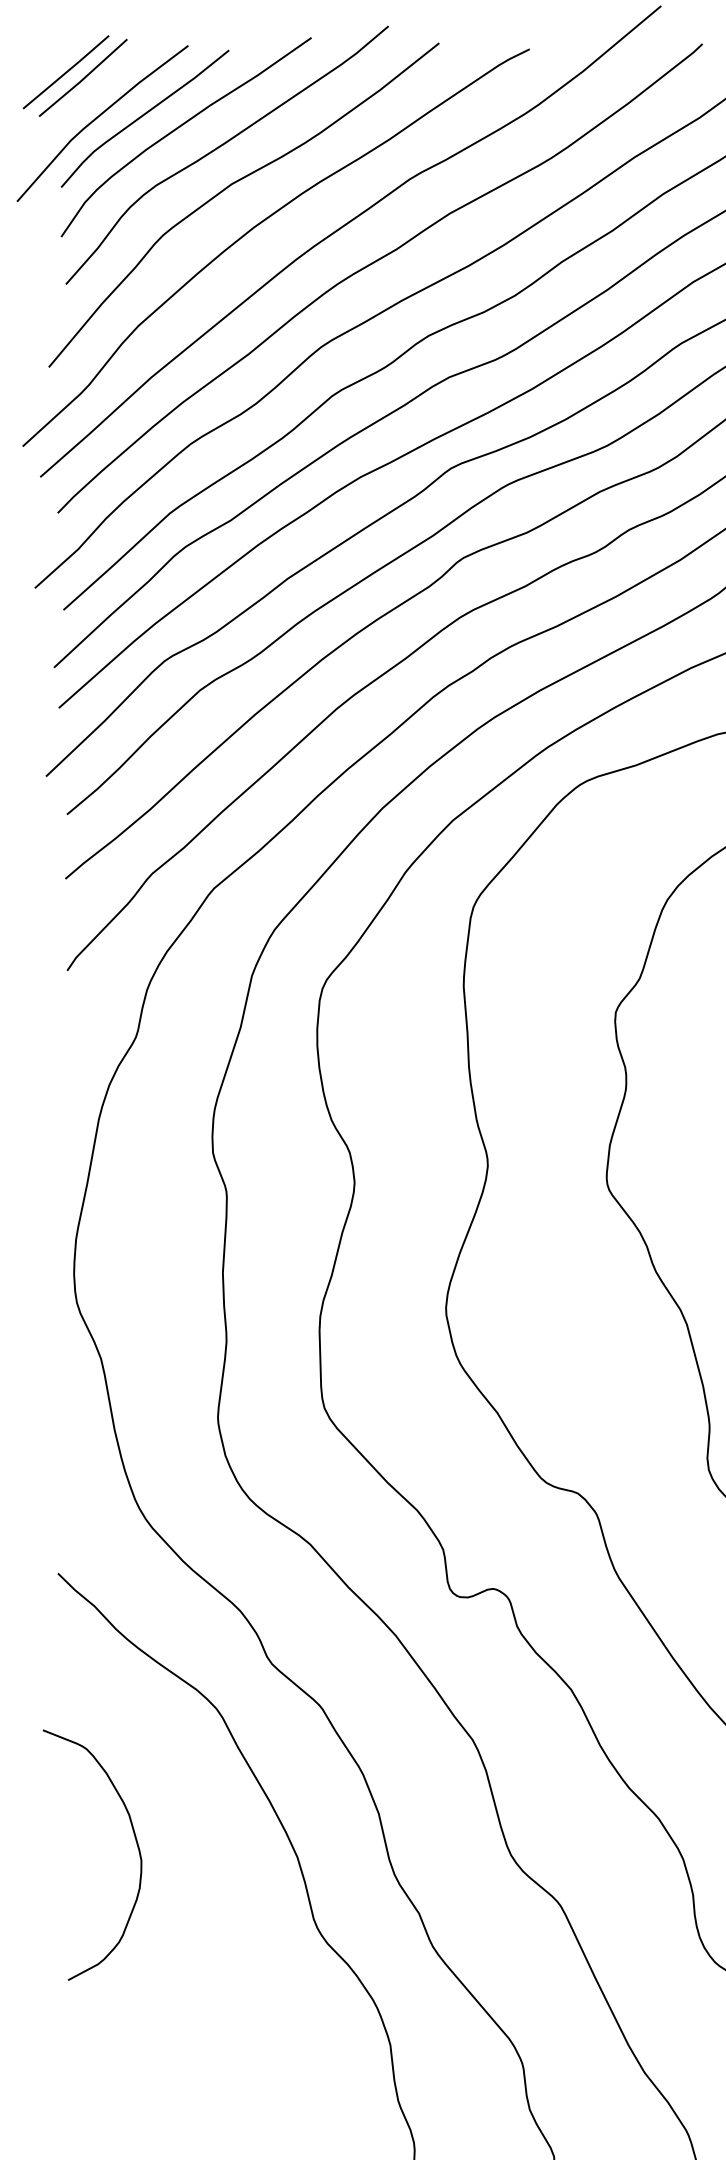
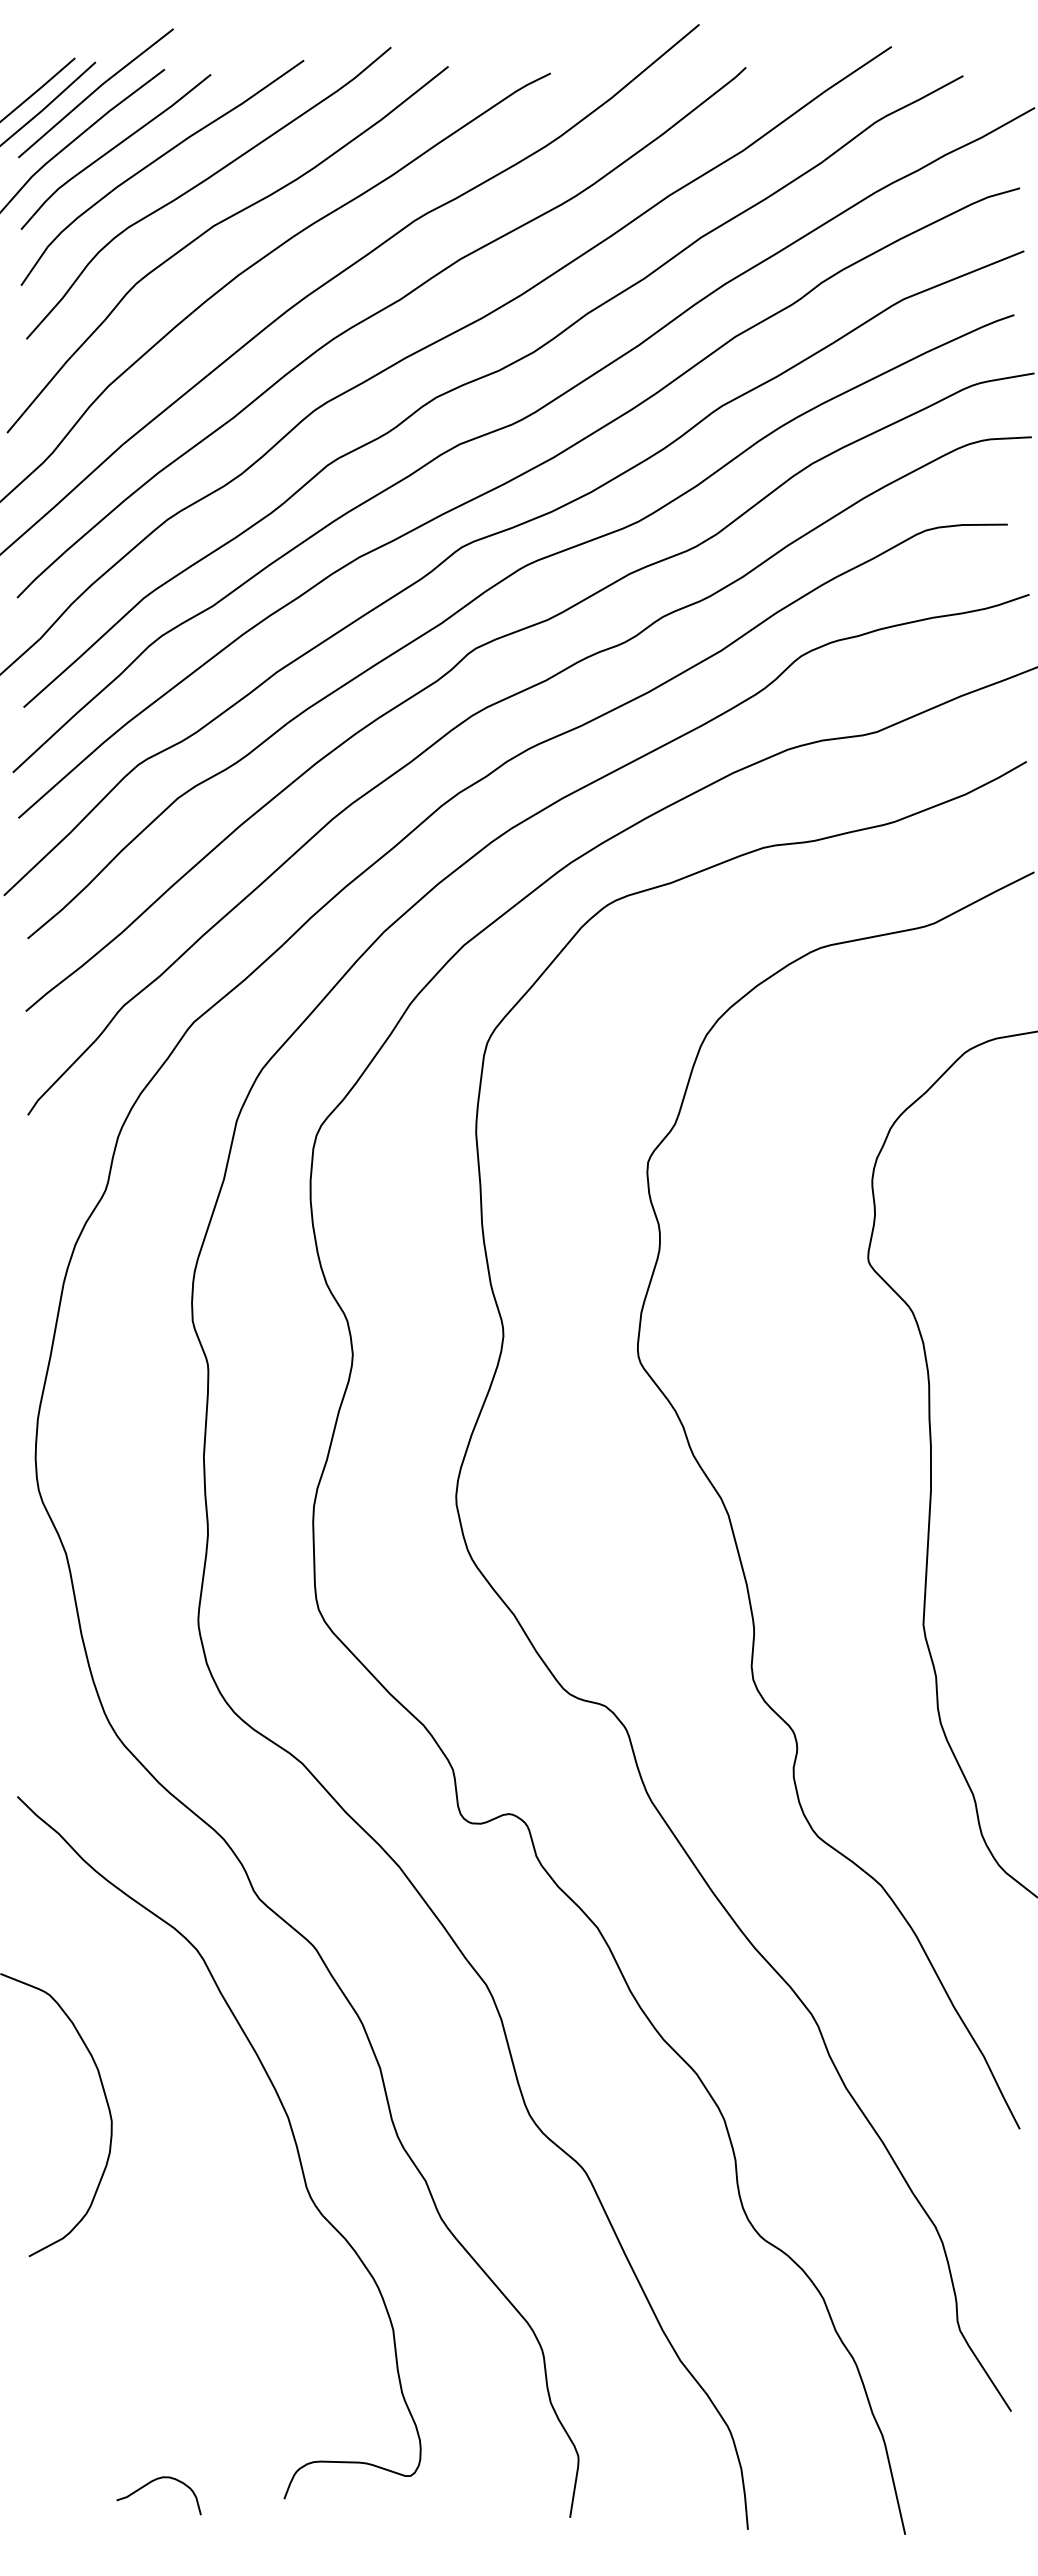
line: (126, 66) -> (94, 92), added

